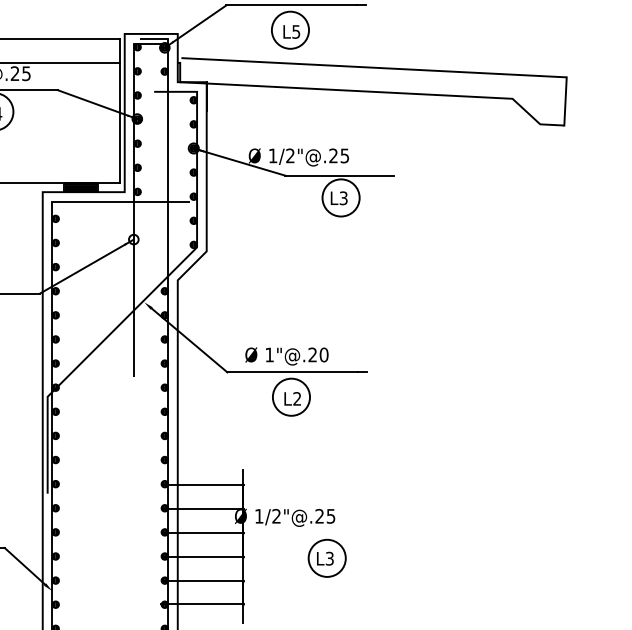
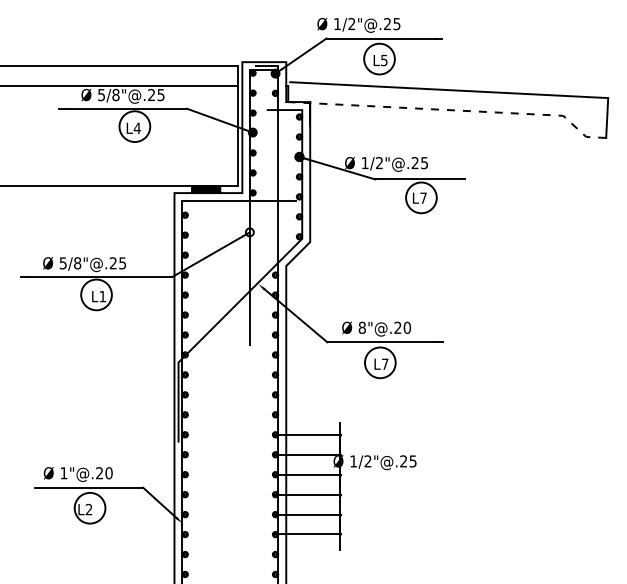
line: (378, 92) -> (452, 110), solid -> dashed
text: (343, 197) -> (423, 197), L3 -> L7
text: (268, 354) -> (361, 327), 1"@.20 -> 8"@.20
text: (296, 398) -> (384, 363), L2 -> L7
part: (326, 558) -> (409, 496), removed

